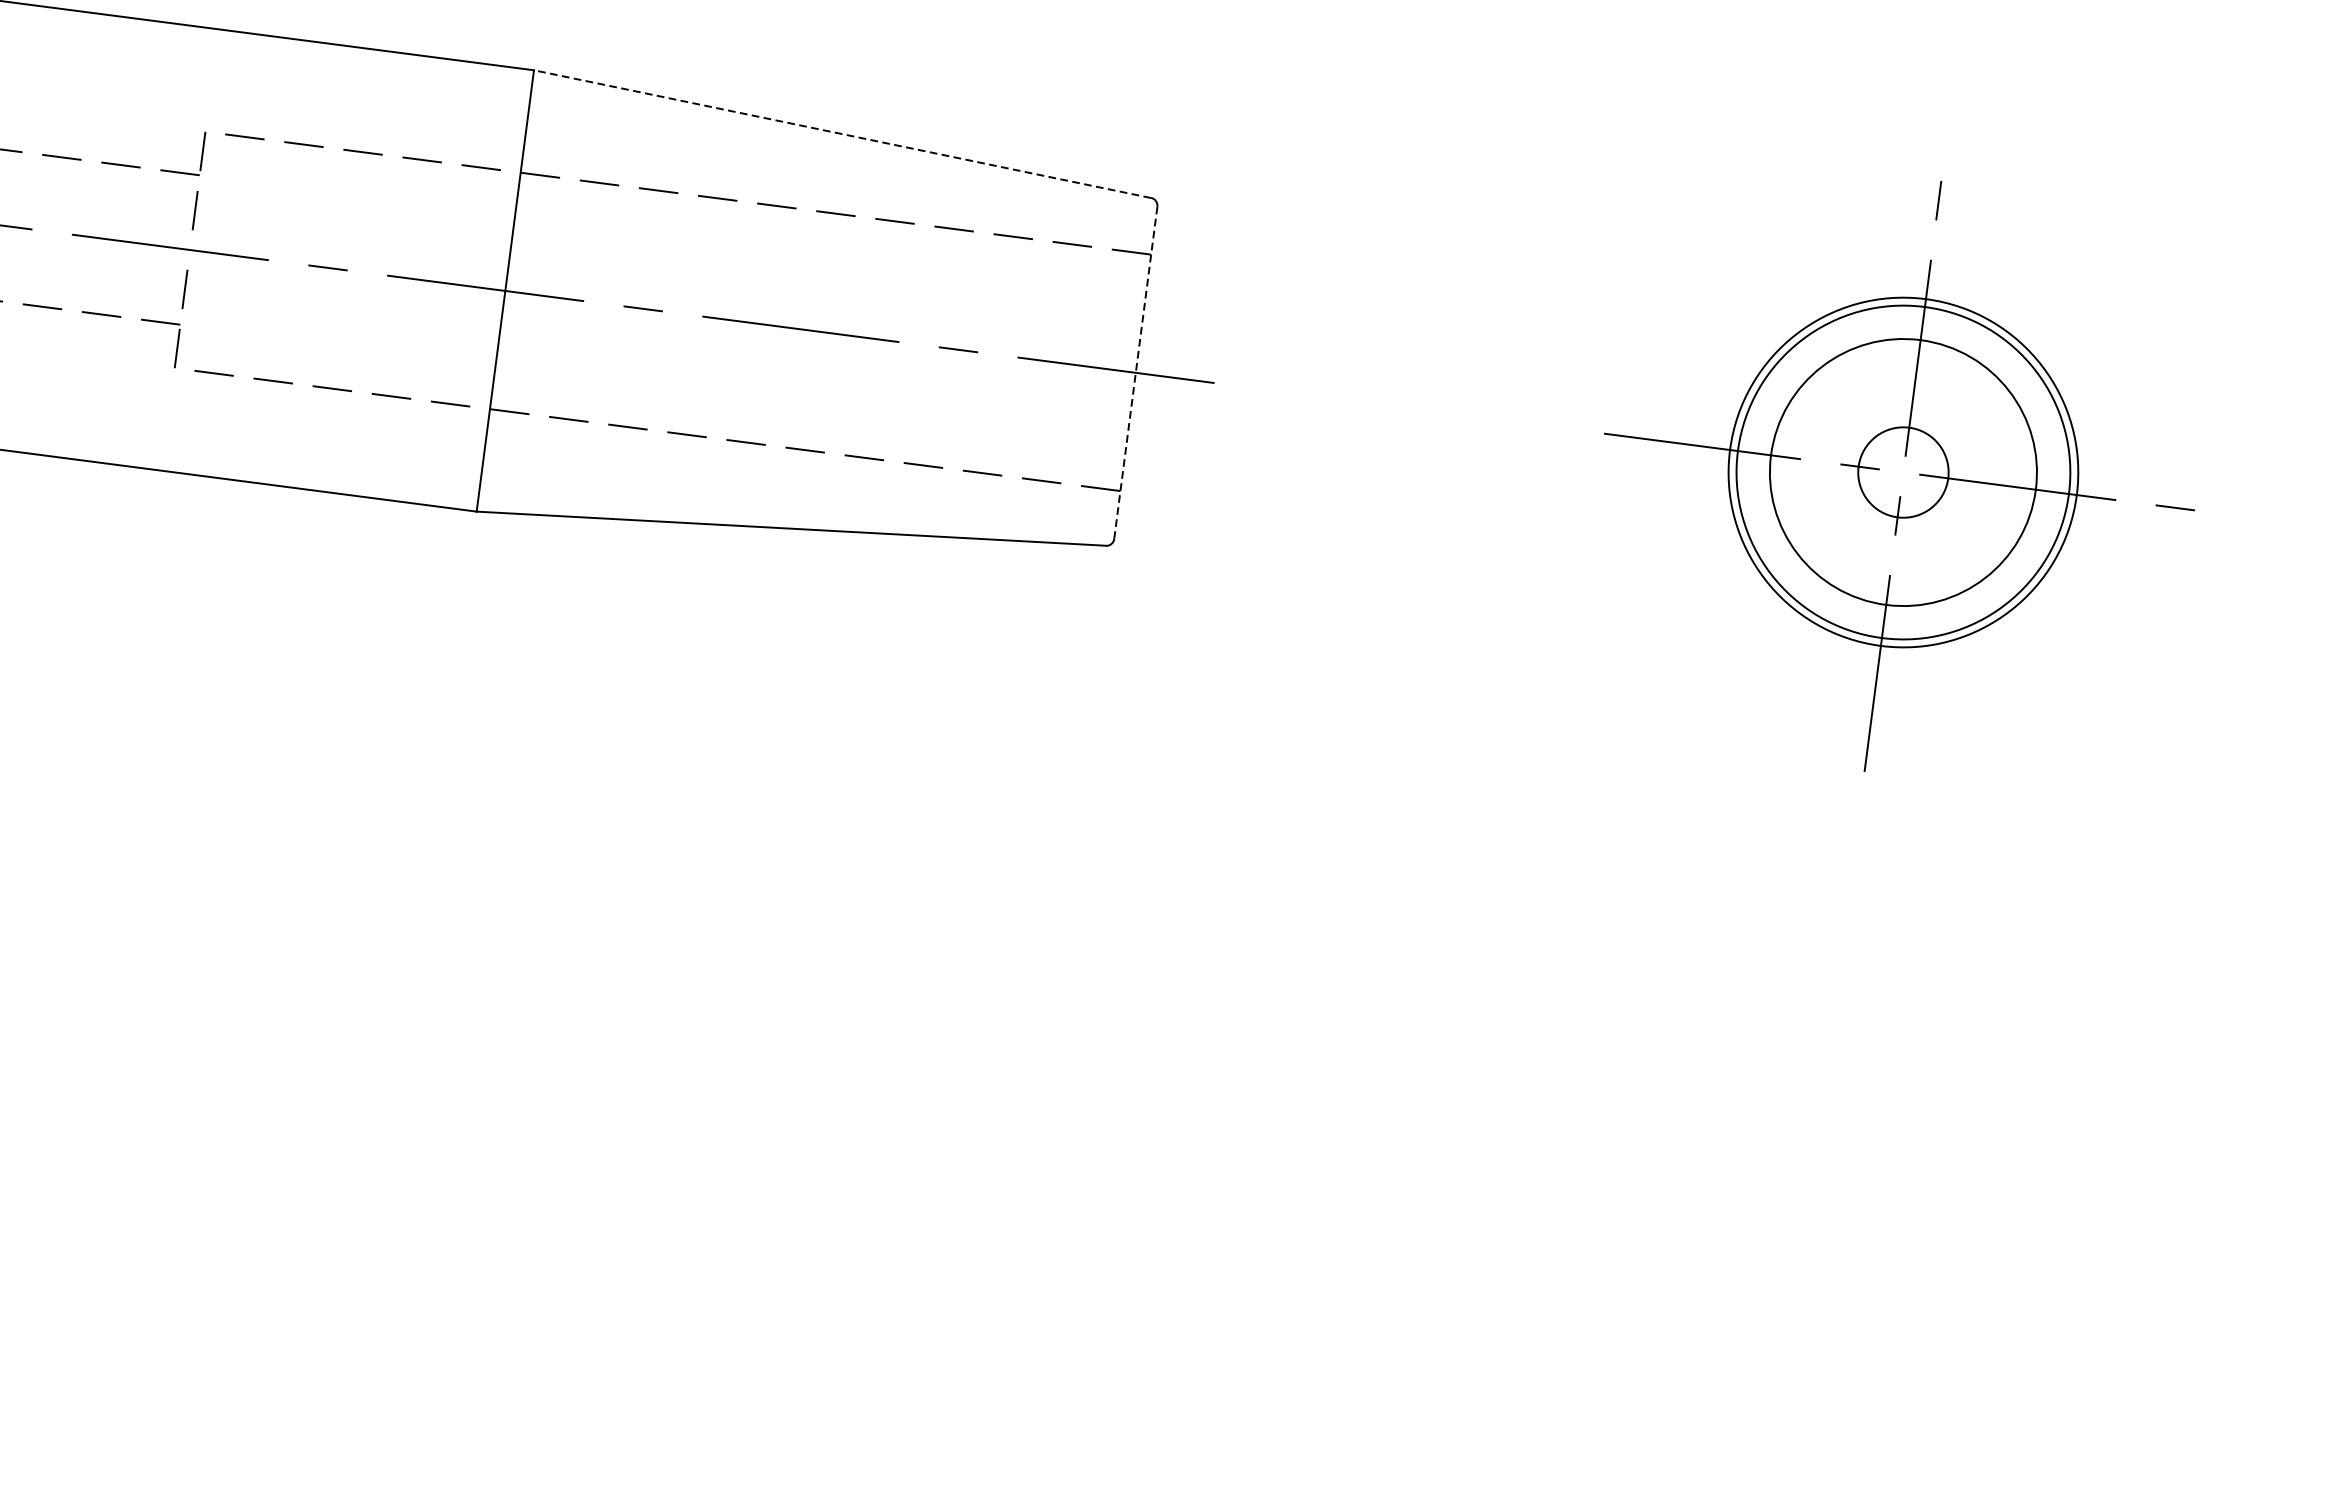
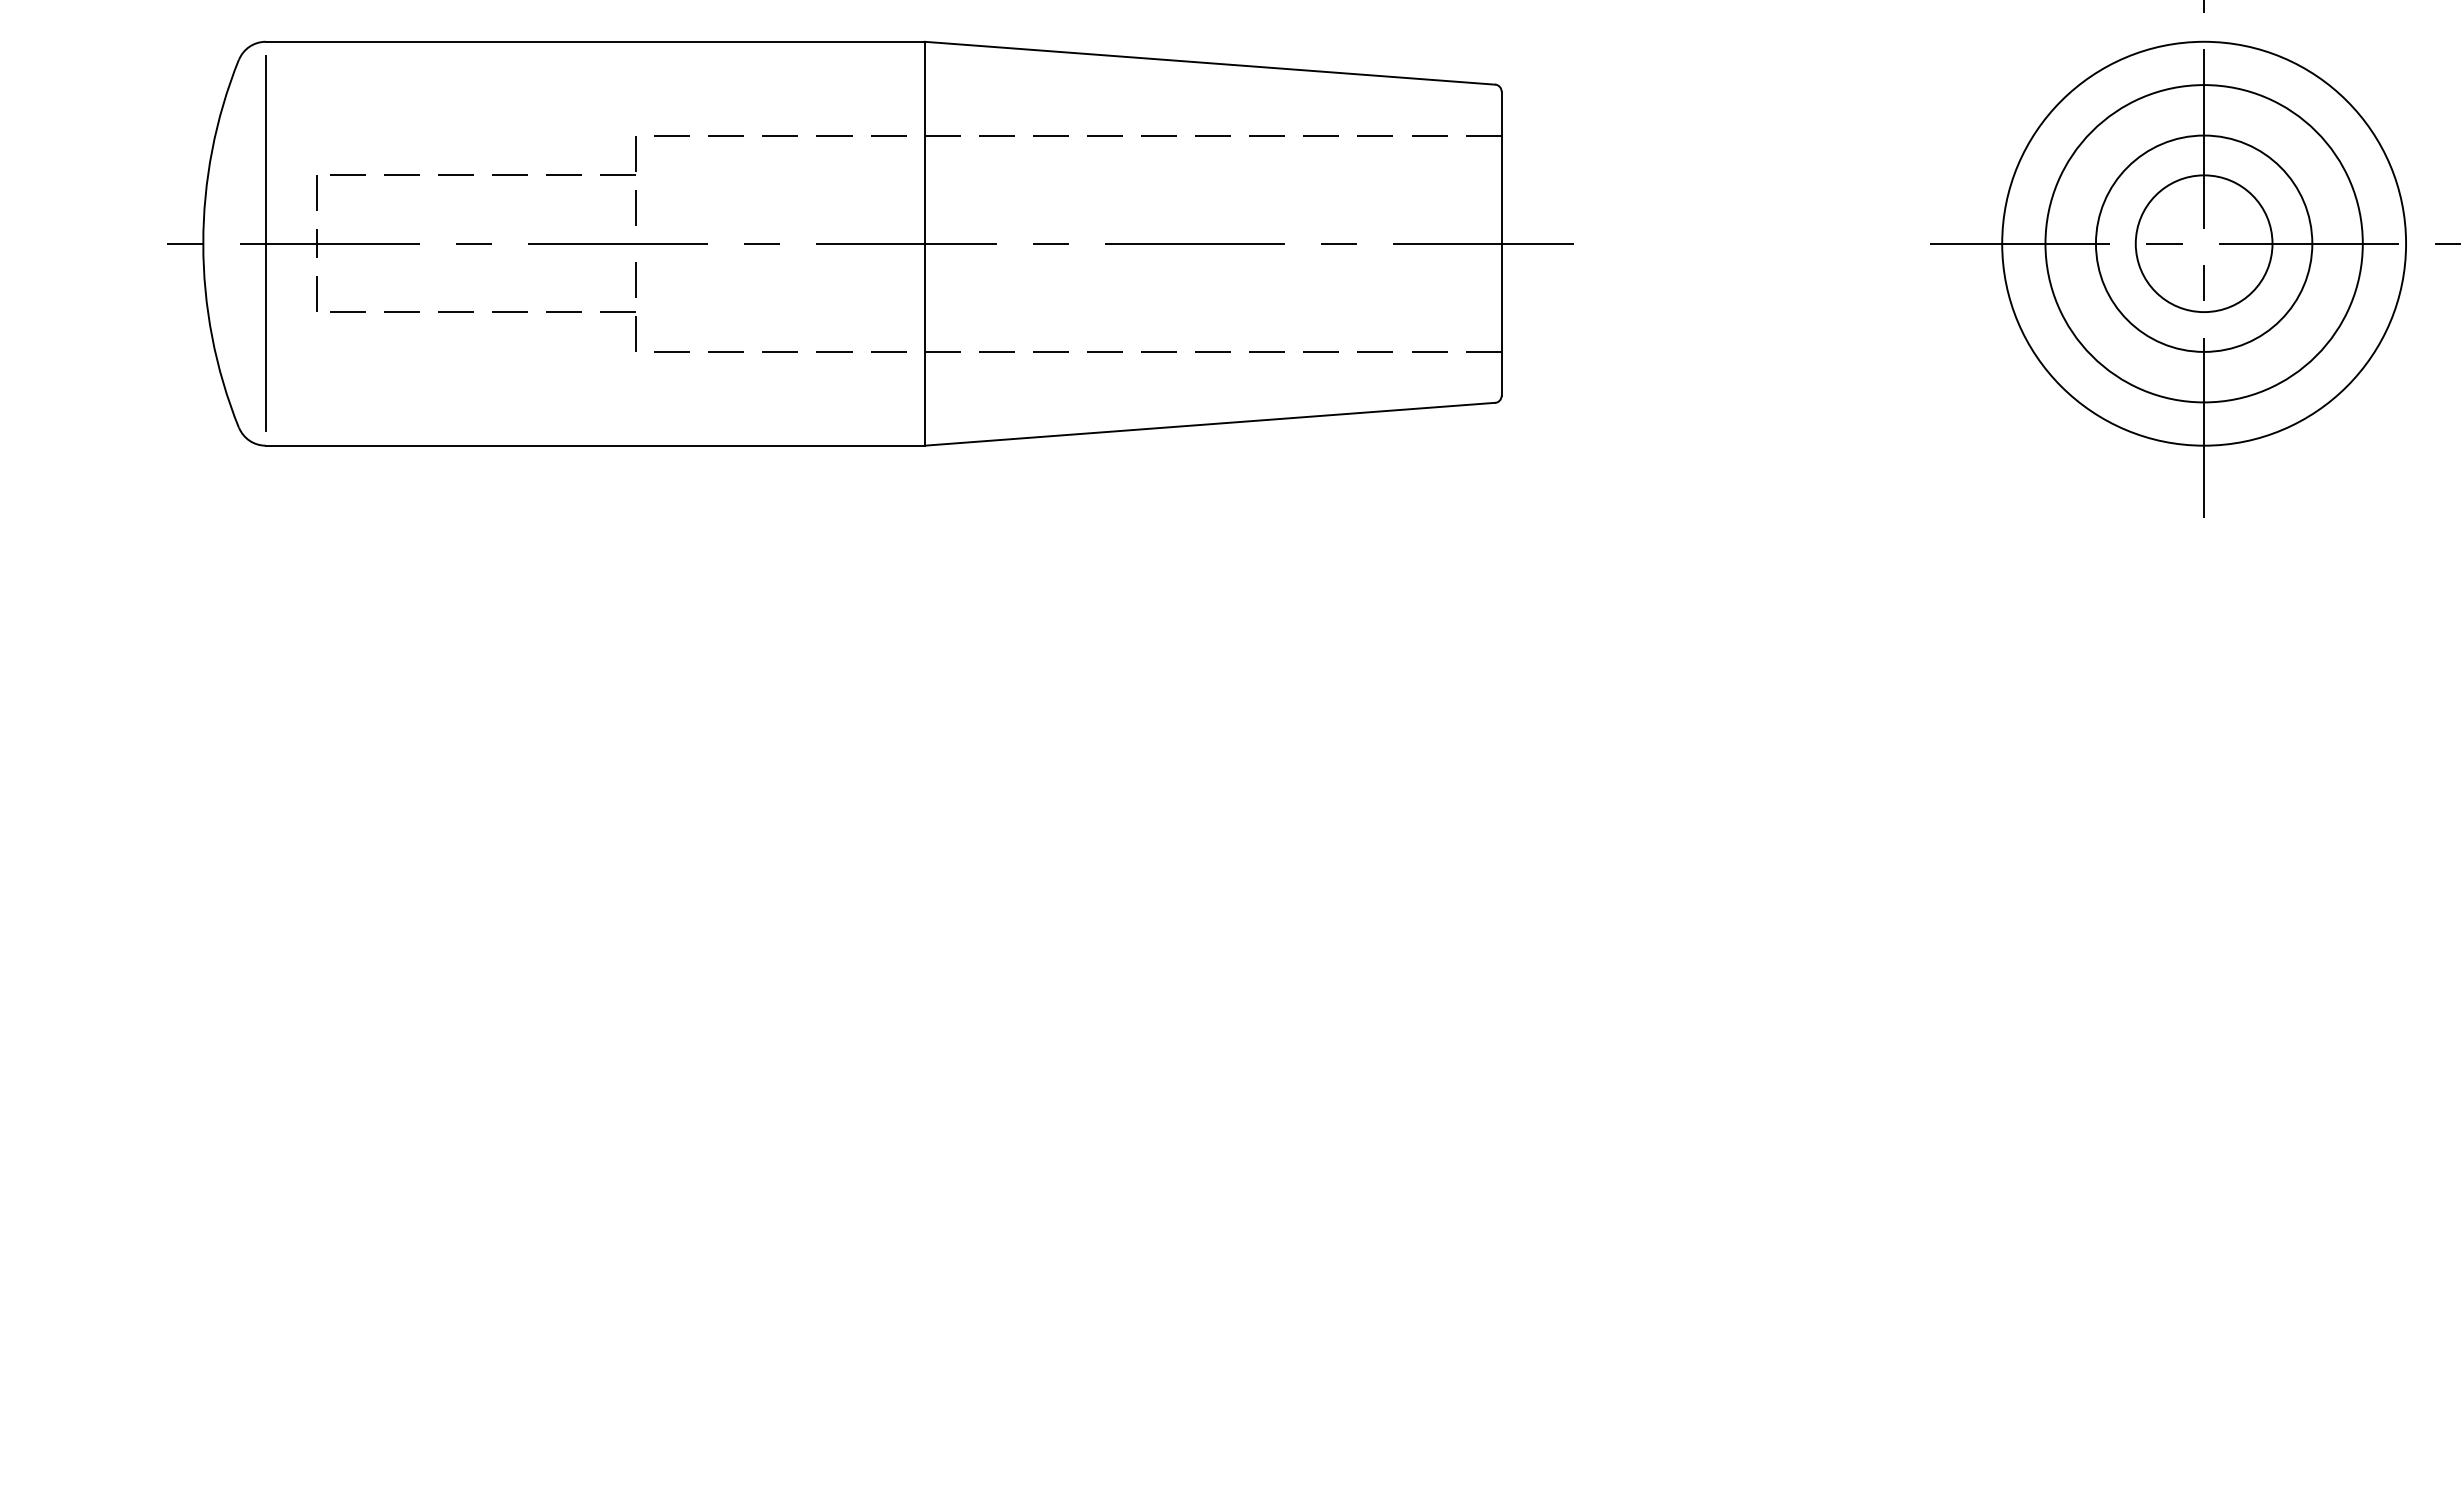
line: (842, 134) -> (1209, 63), dashed -> solid
line: (1135, 373) -> (1501, 244), dashed -> solid
circle: (1902, 472) -> (2203, 243), size x0.71
circle: (1902, 472) -> (2203, 243), size x1.67
circle: (1903, 472) -> (2204, 243), size x1.67

